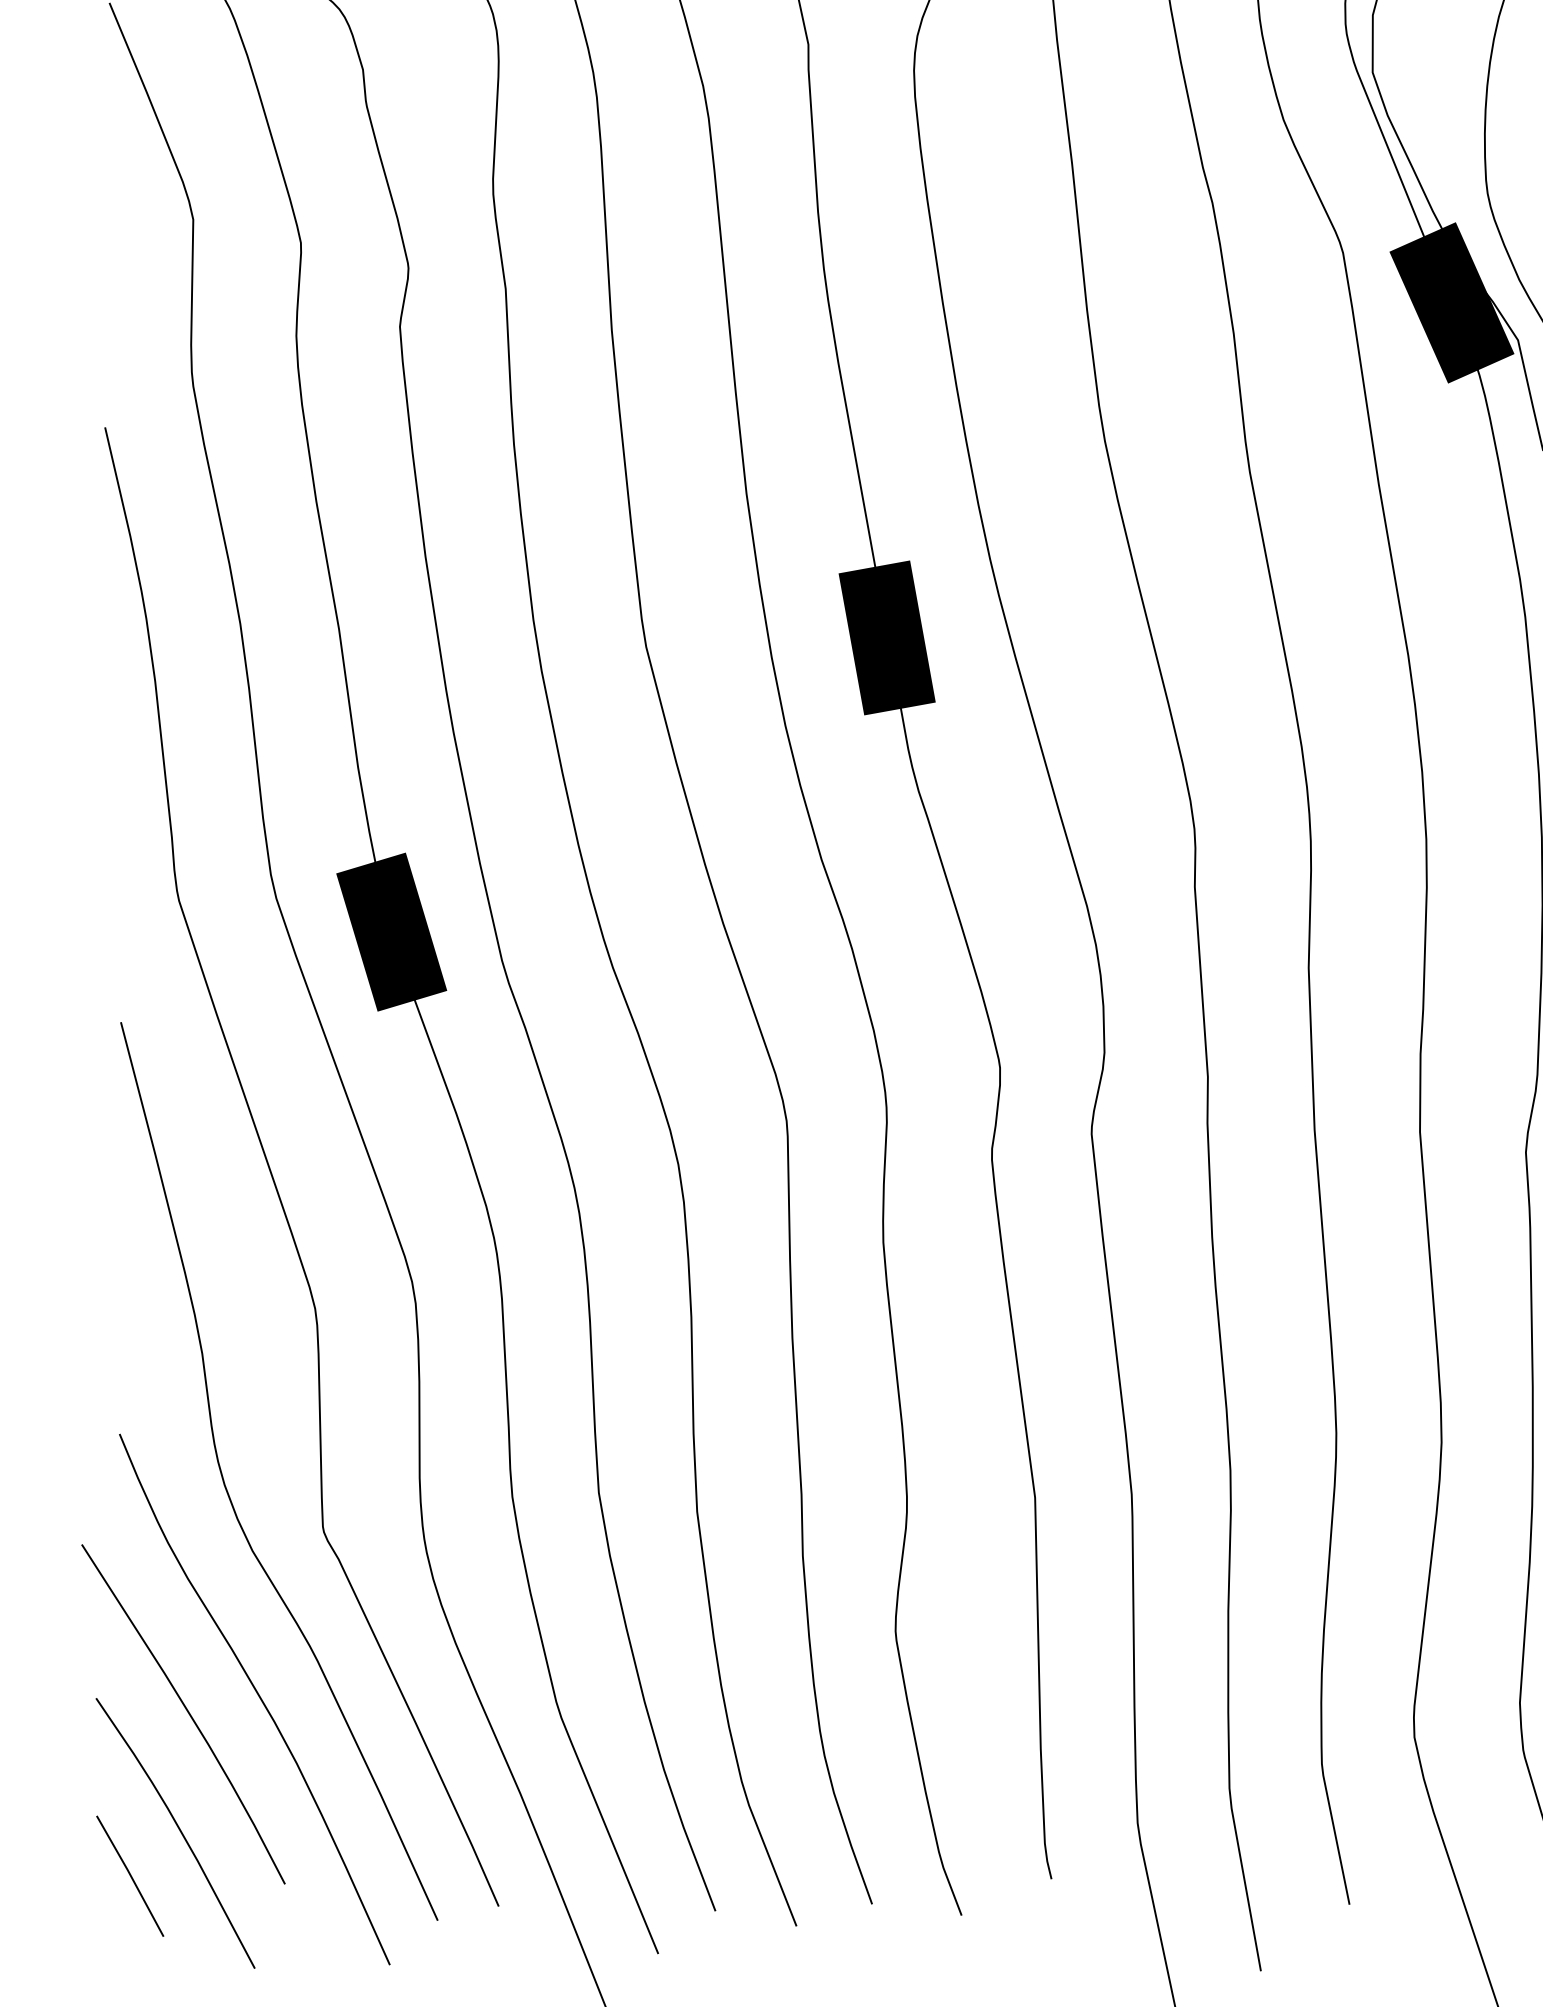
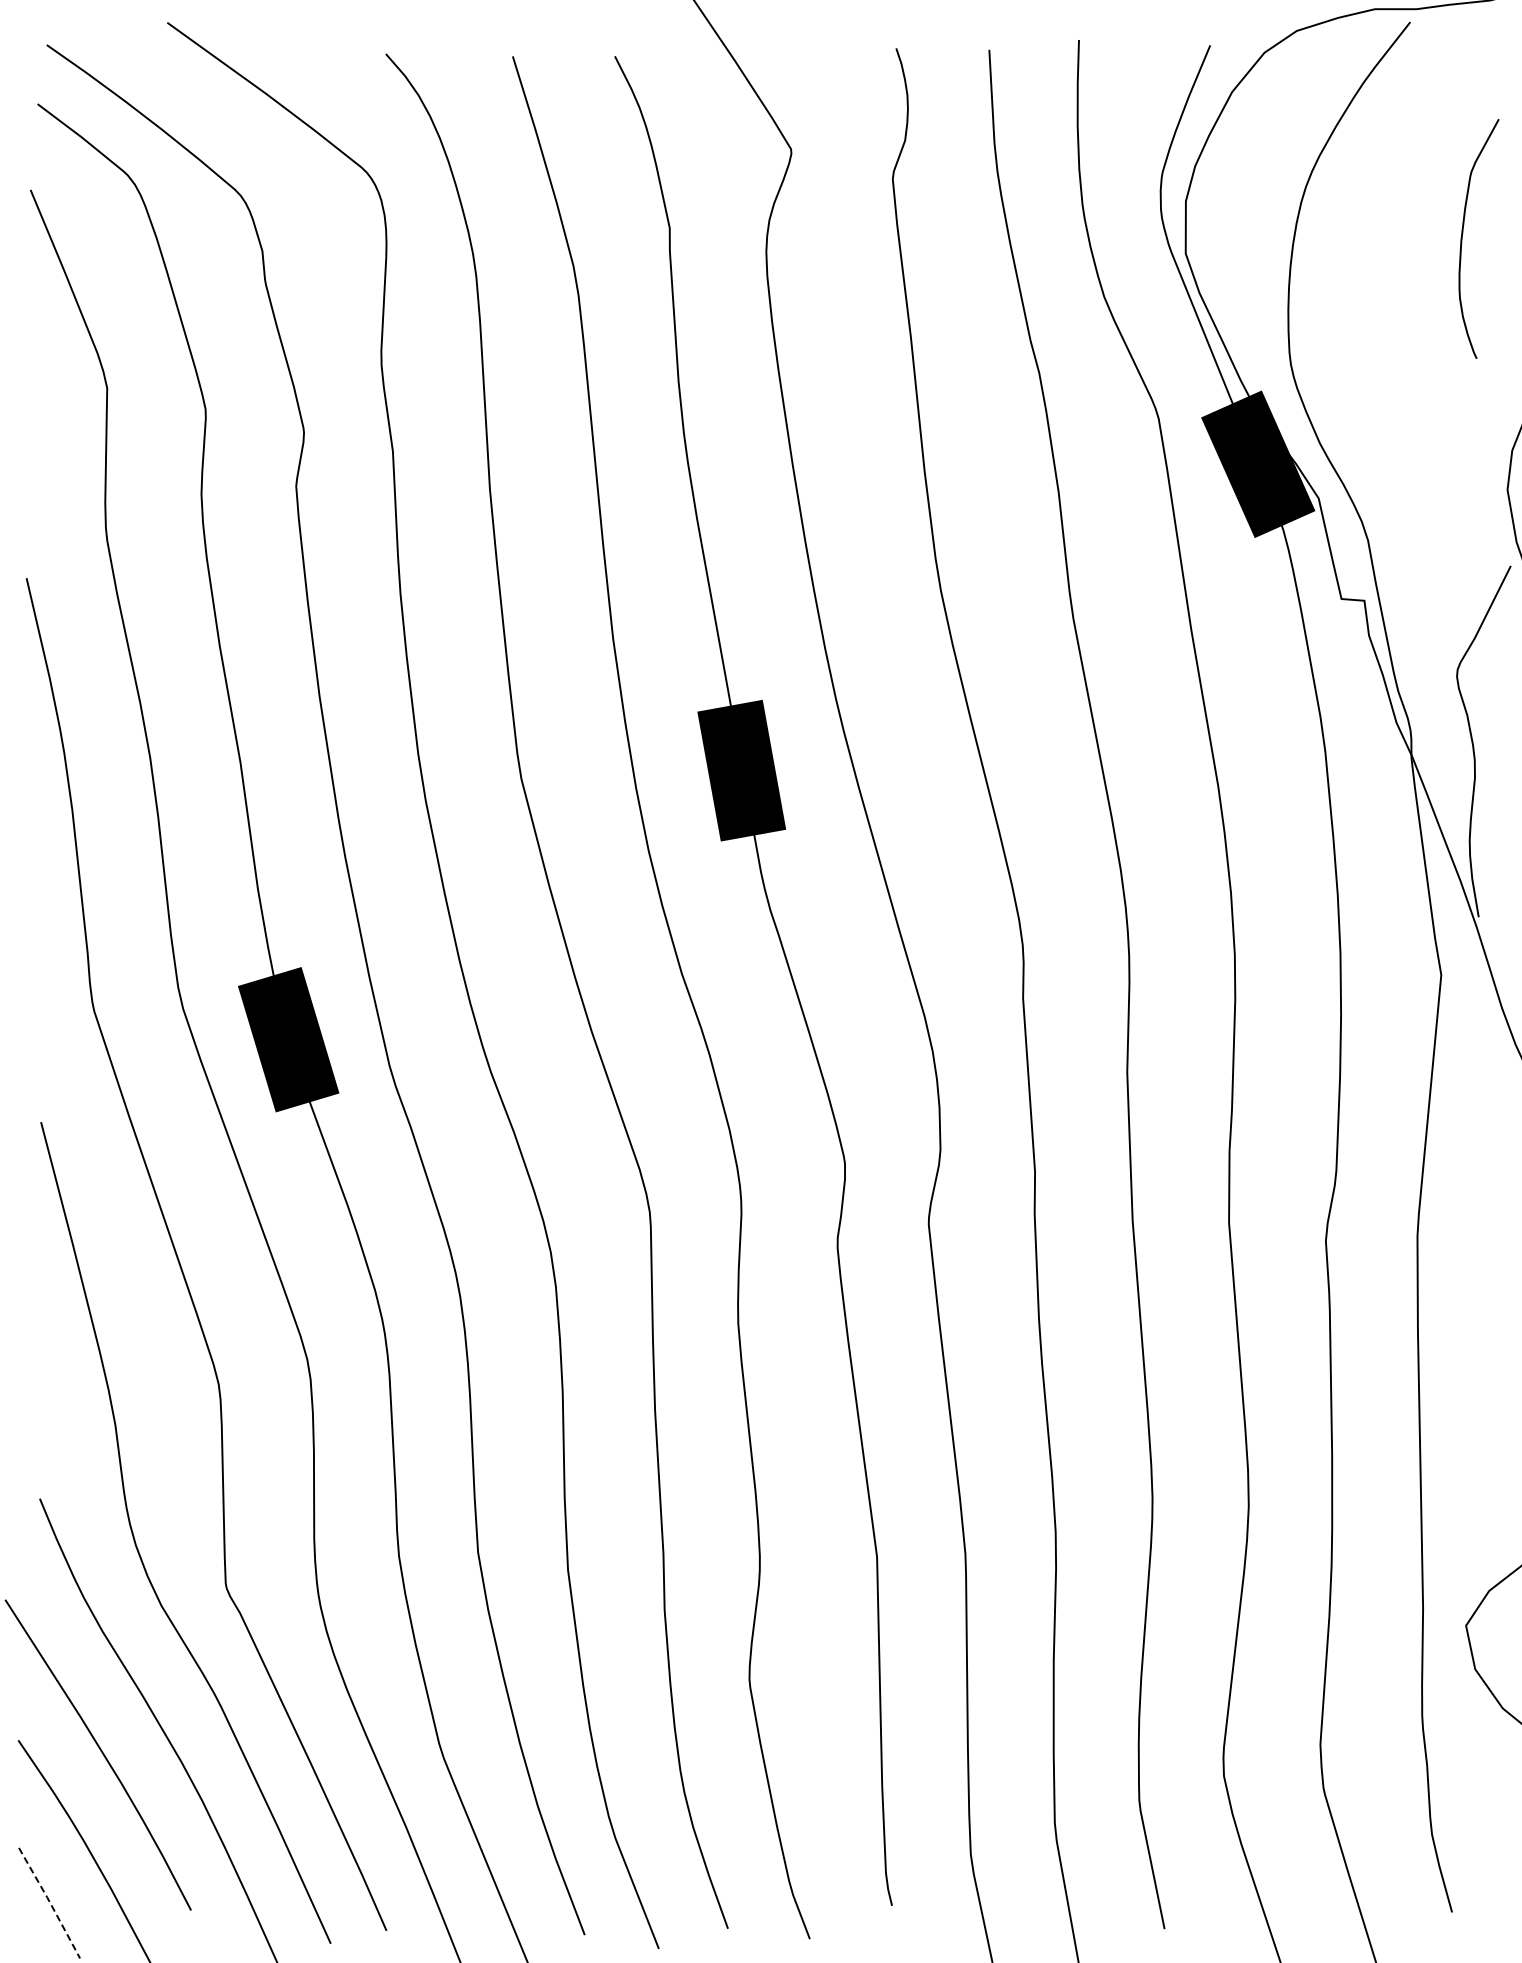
line: (130, 1875) -> (49, 1902), solid -> dashed

